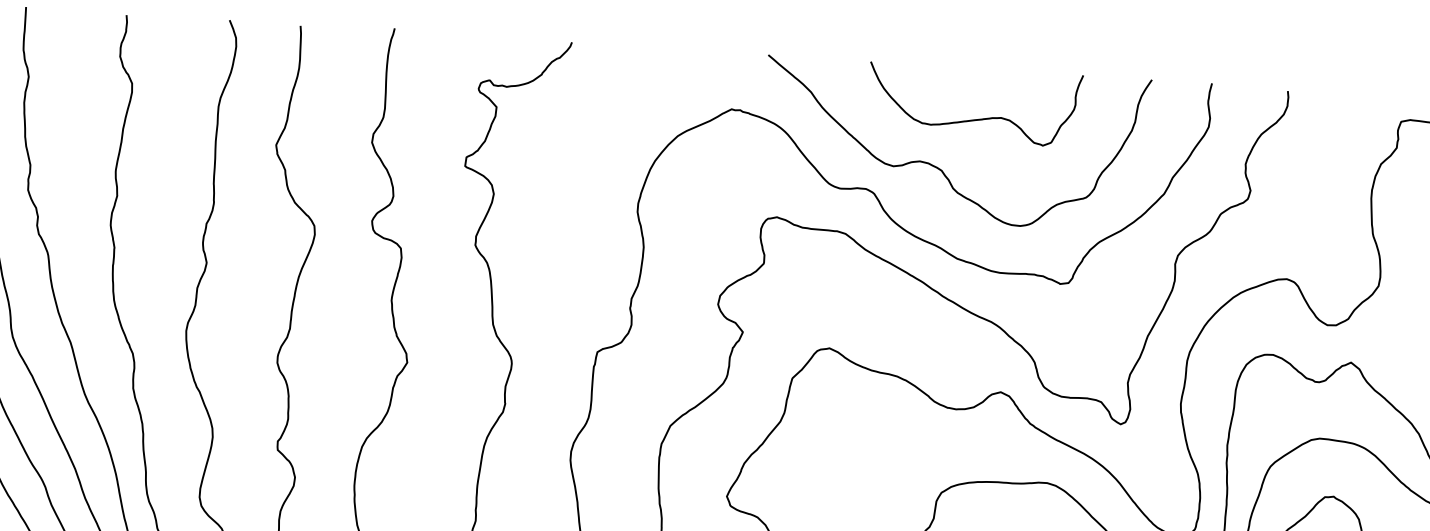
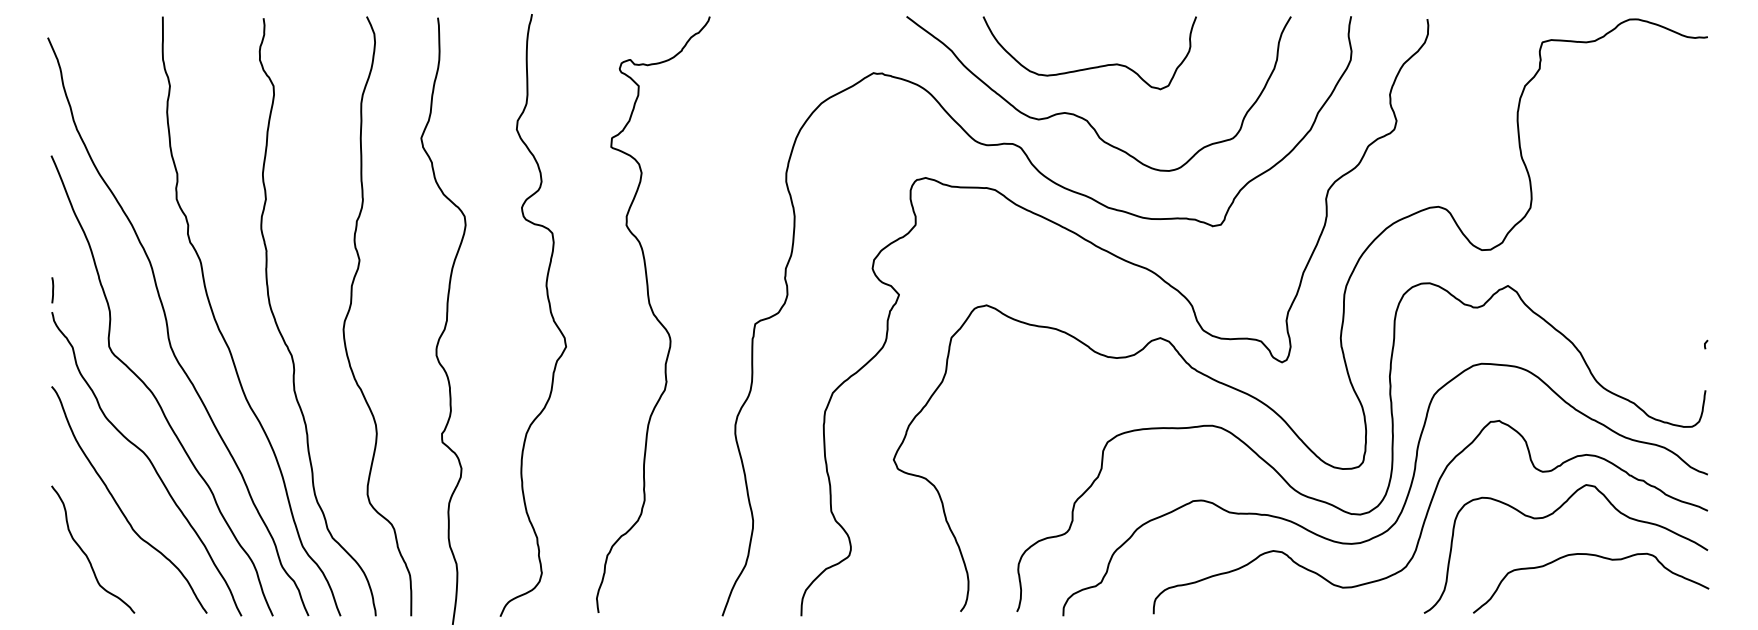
curve: (978, 118) -> (1094, 66), moved

